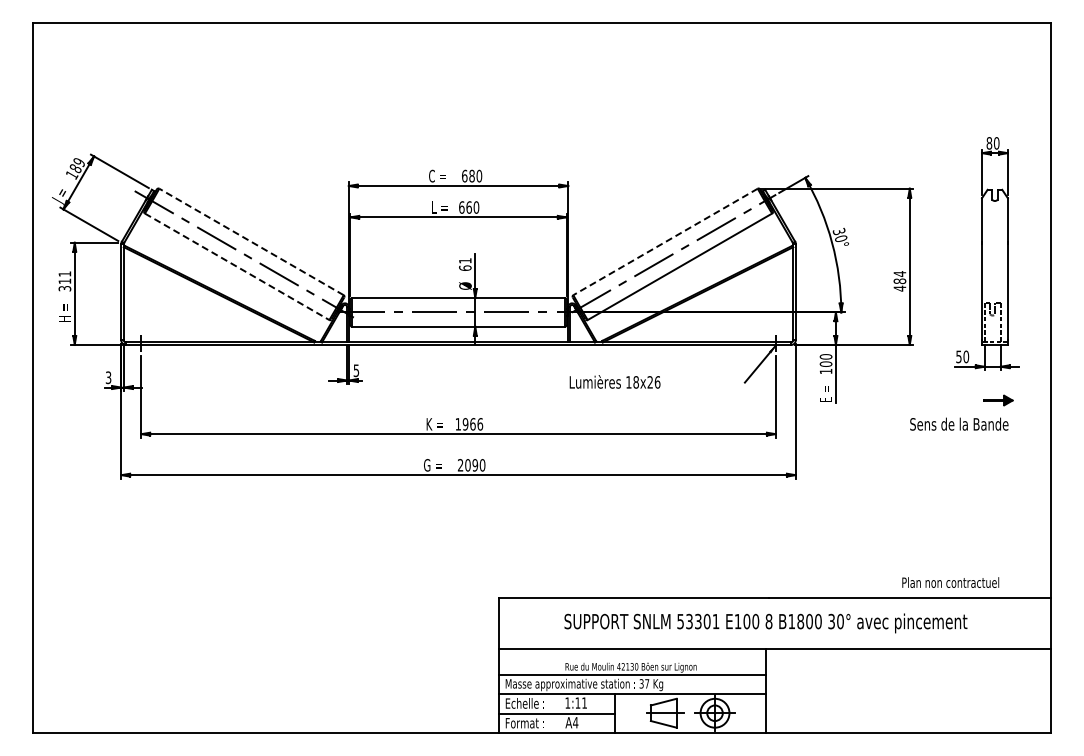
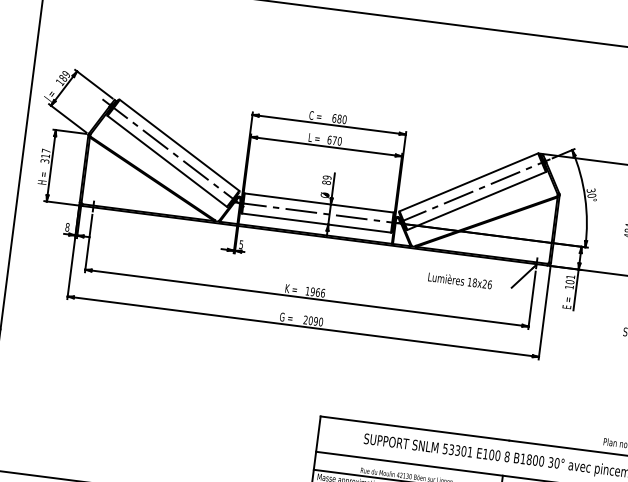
text: (468, 207) -> (334, 140), 660 -> 670
line: (251, 241) -> (179, 144), dashed -> solid
line: (665, 242) -> (468, 182), dashed -> solid
text: (465, 264) -> (327, 180), 61 -> 89
line: (237, 267) -> (167, 161), dashed -> solid
text: (64, 273) -> (46, 150), 311 -> 317
text: (825, 356) -> (570, 276), 100 -> 101
text: (108, 377) -> (67, 227), 3 -> 8
text: (614, 381) -> (459, 280), moved

